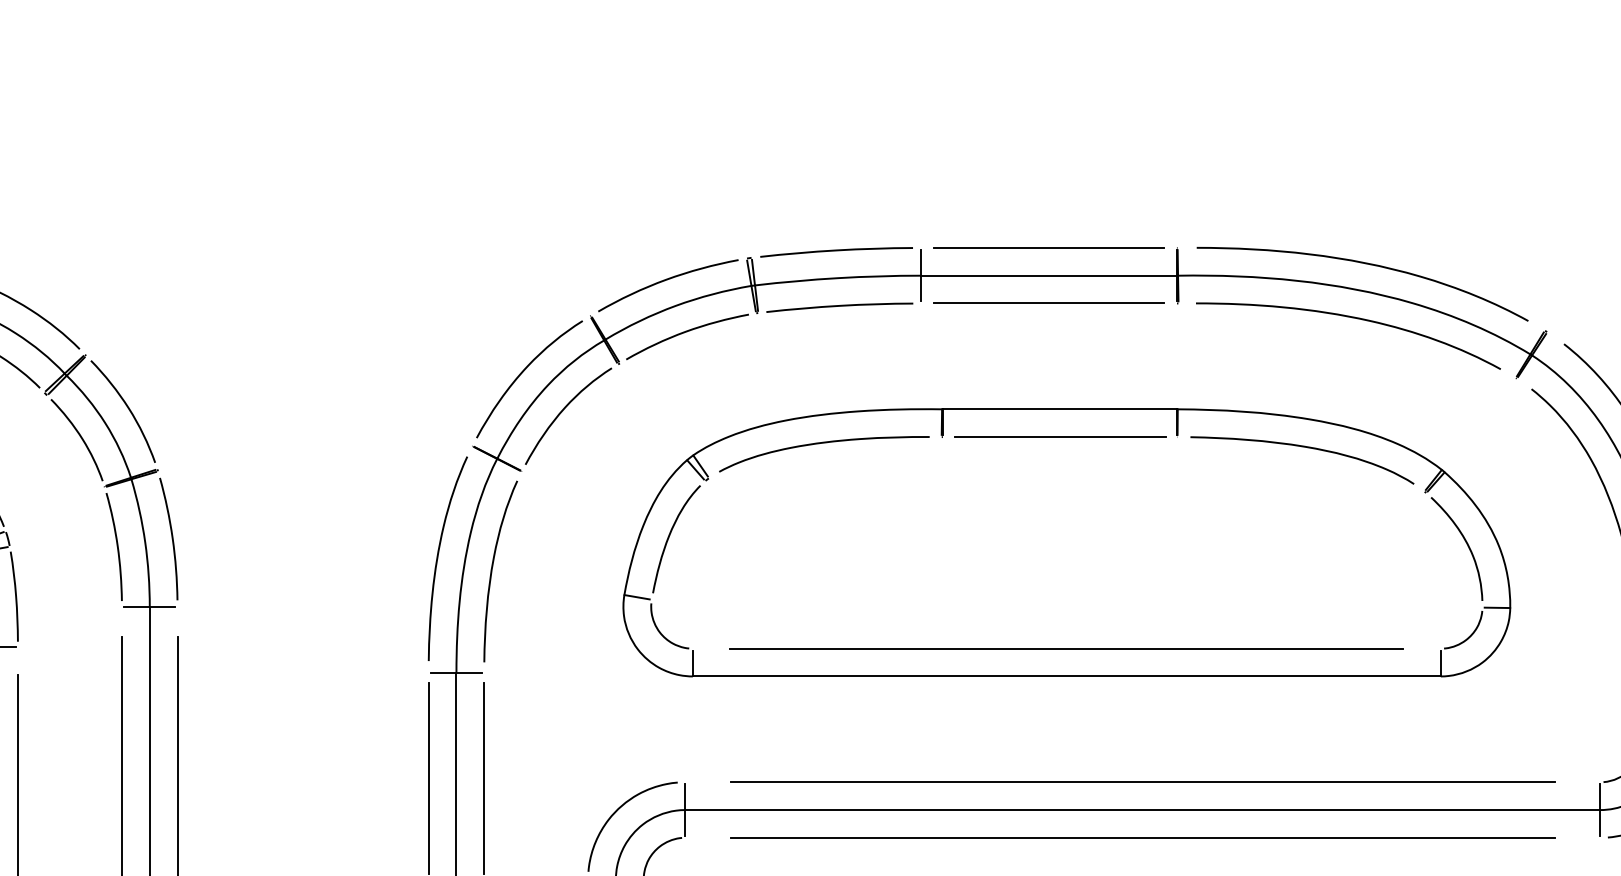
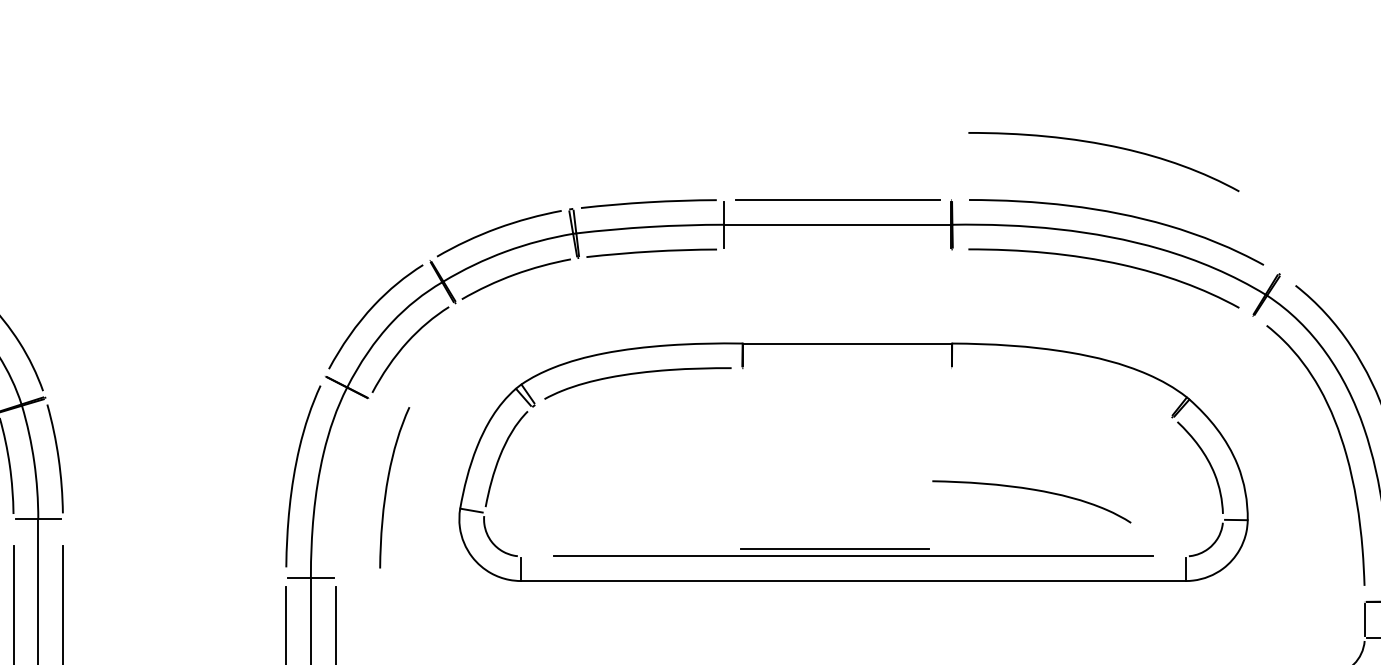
curve: (1352, 187) -> (1107, 146), added
line: (1049, 303) -> (838, 249), removed
line: (1060, 436) -> (835, 548), moved
curve: (1302, 447) -> (1031, 490), moved
curve: (492, 571) -> (387, 487), moved

